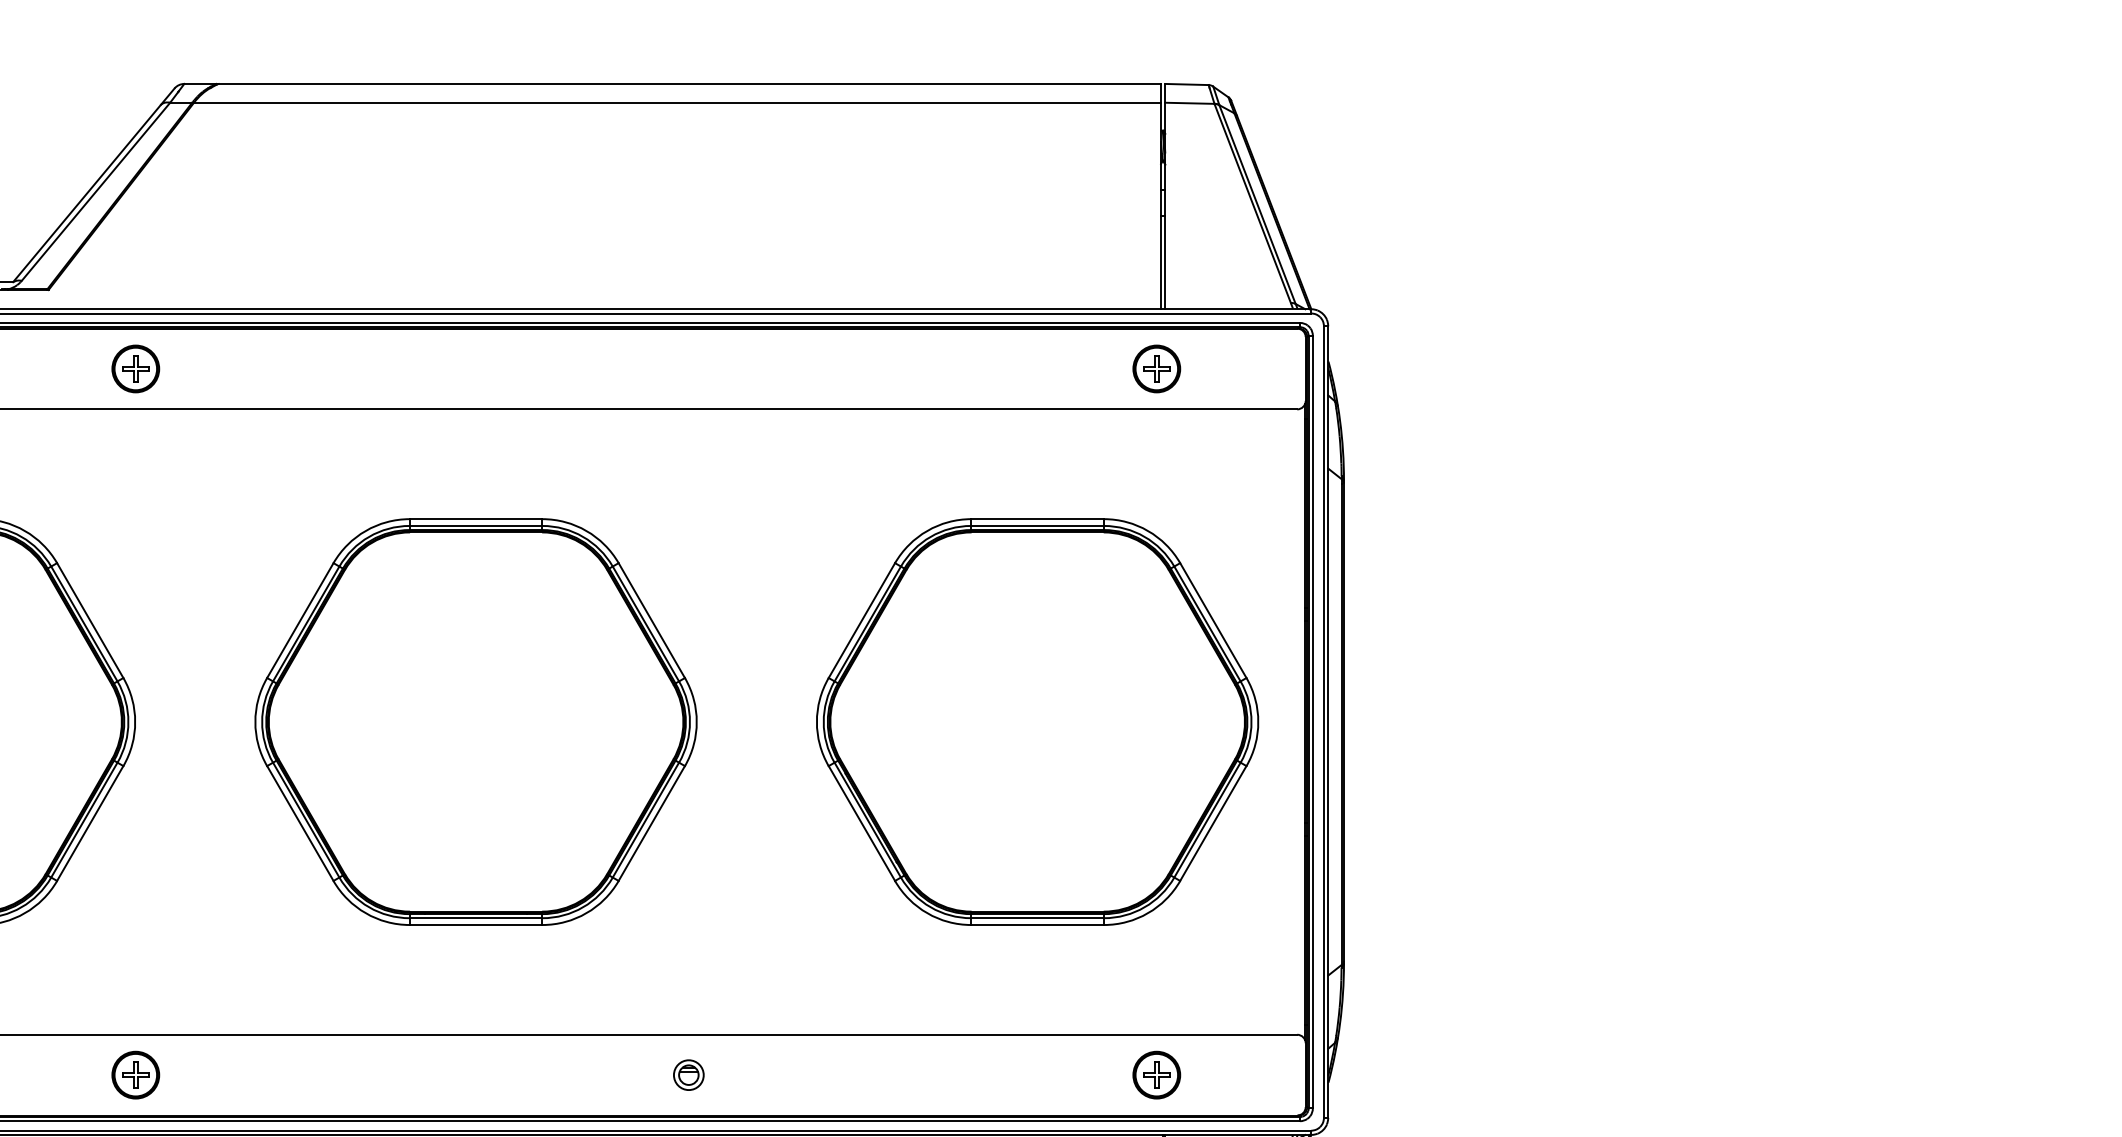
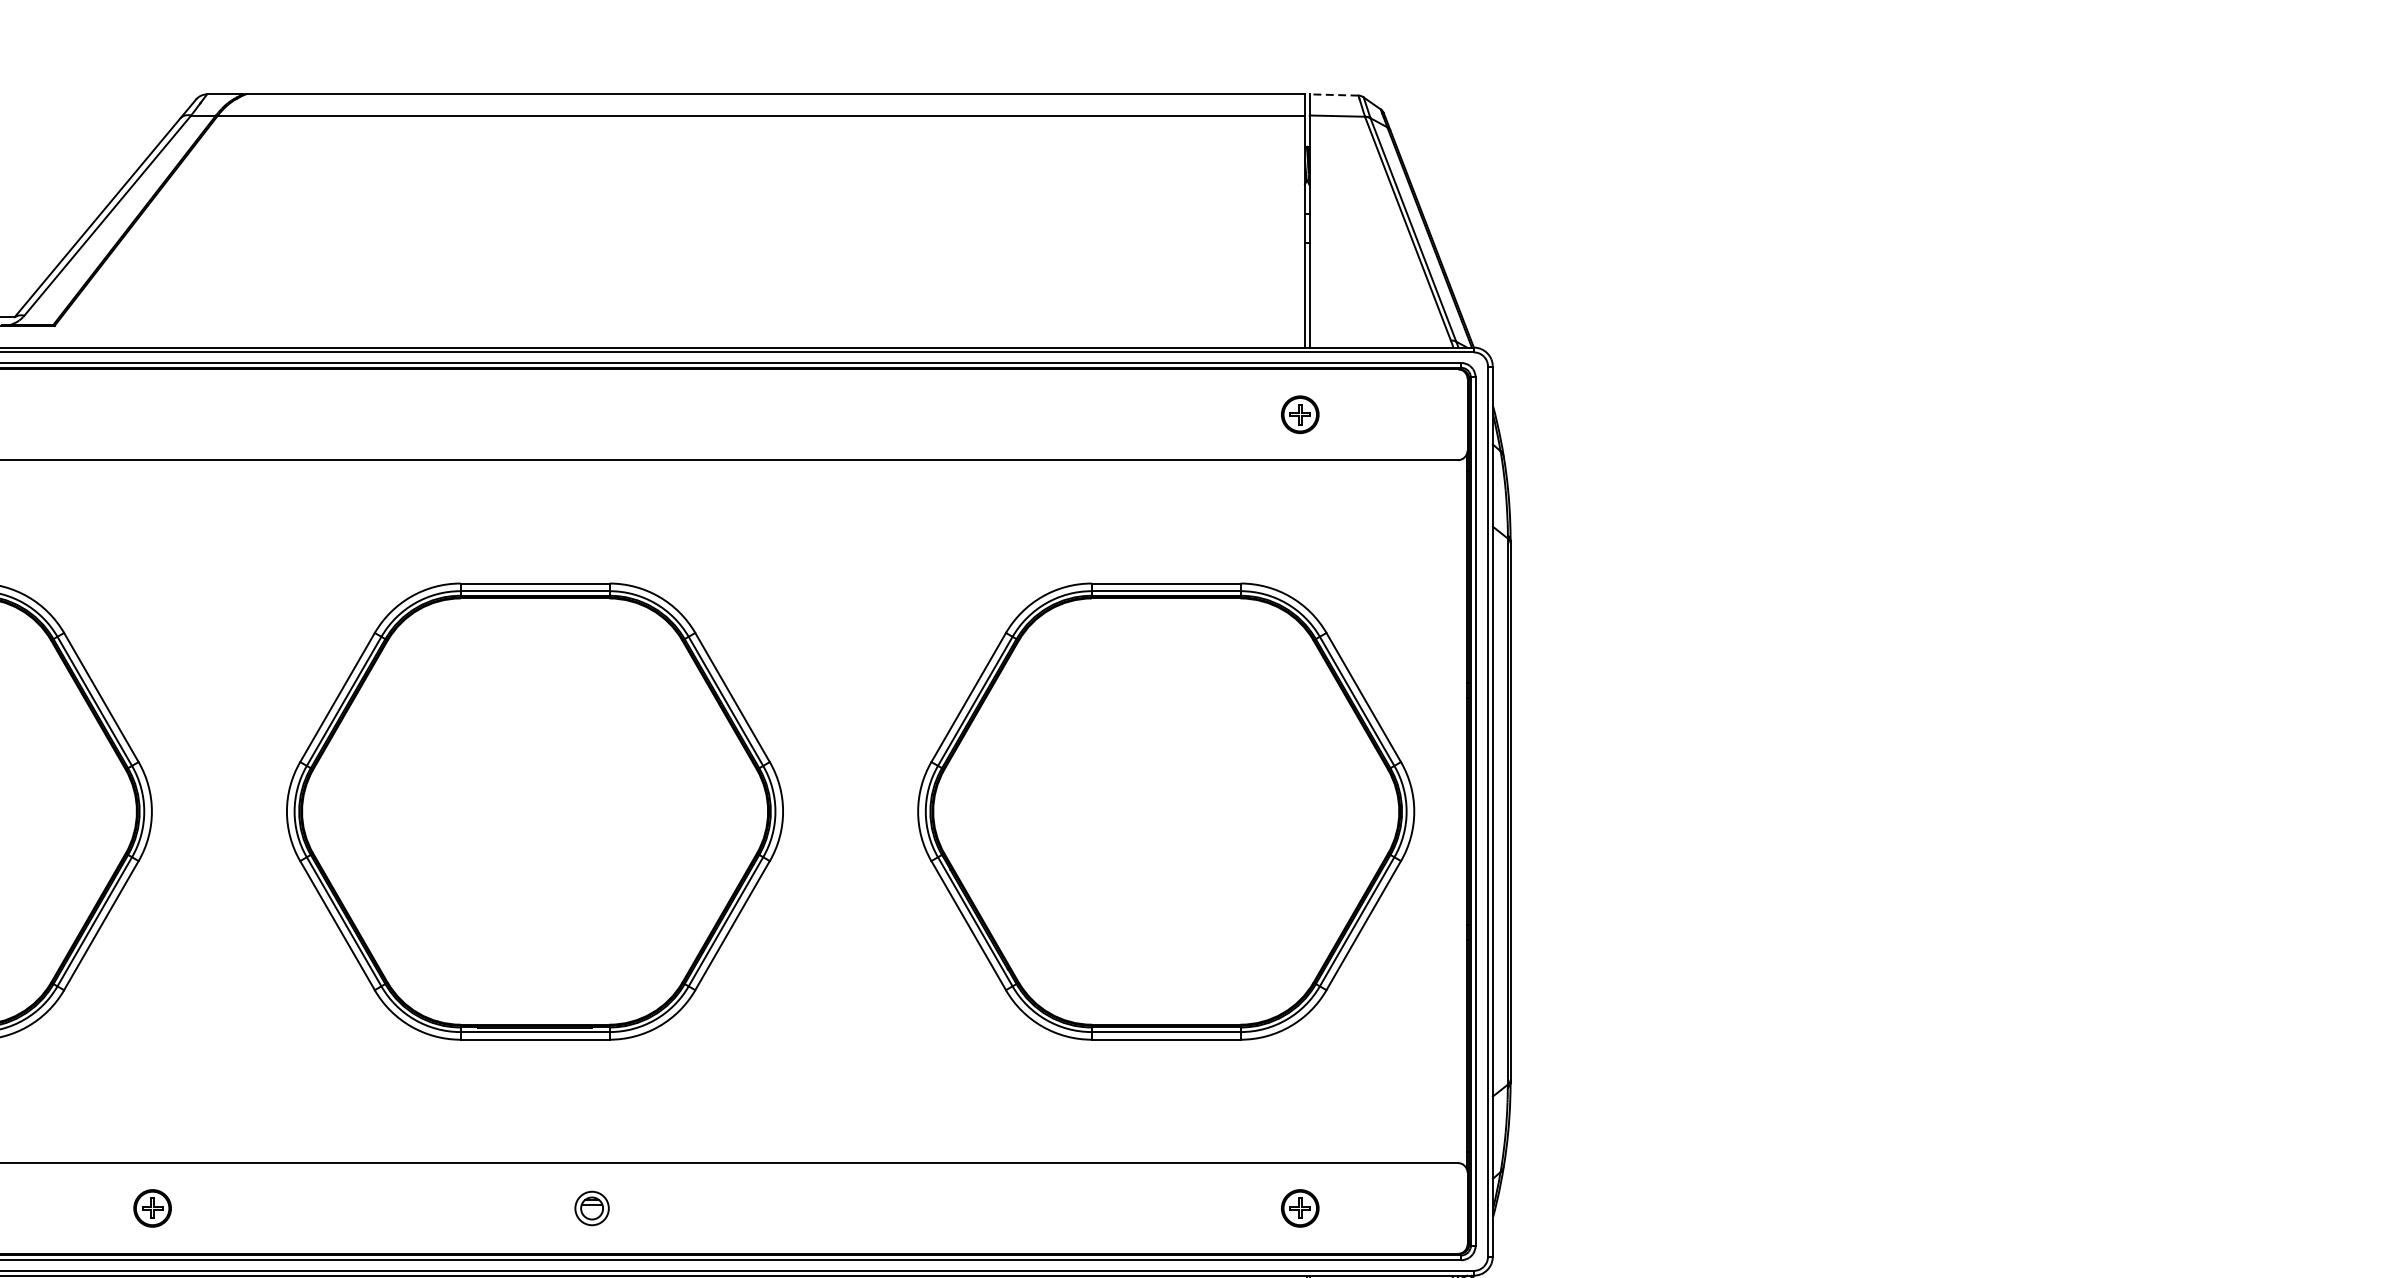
line: (1186, 84) -> (1333, 94), solid -> dashed
part: (135, 368) -> (152, 414), removed
part: (1156, 368) -> (1299, 414), size x0.7
part: (135, 1074) -> (152, 1207), size x0.7
part: (688, 1074) -> (591, 1207), moved
part: (1156, 1074) -> (1299, 1207), size x0.7

